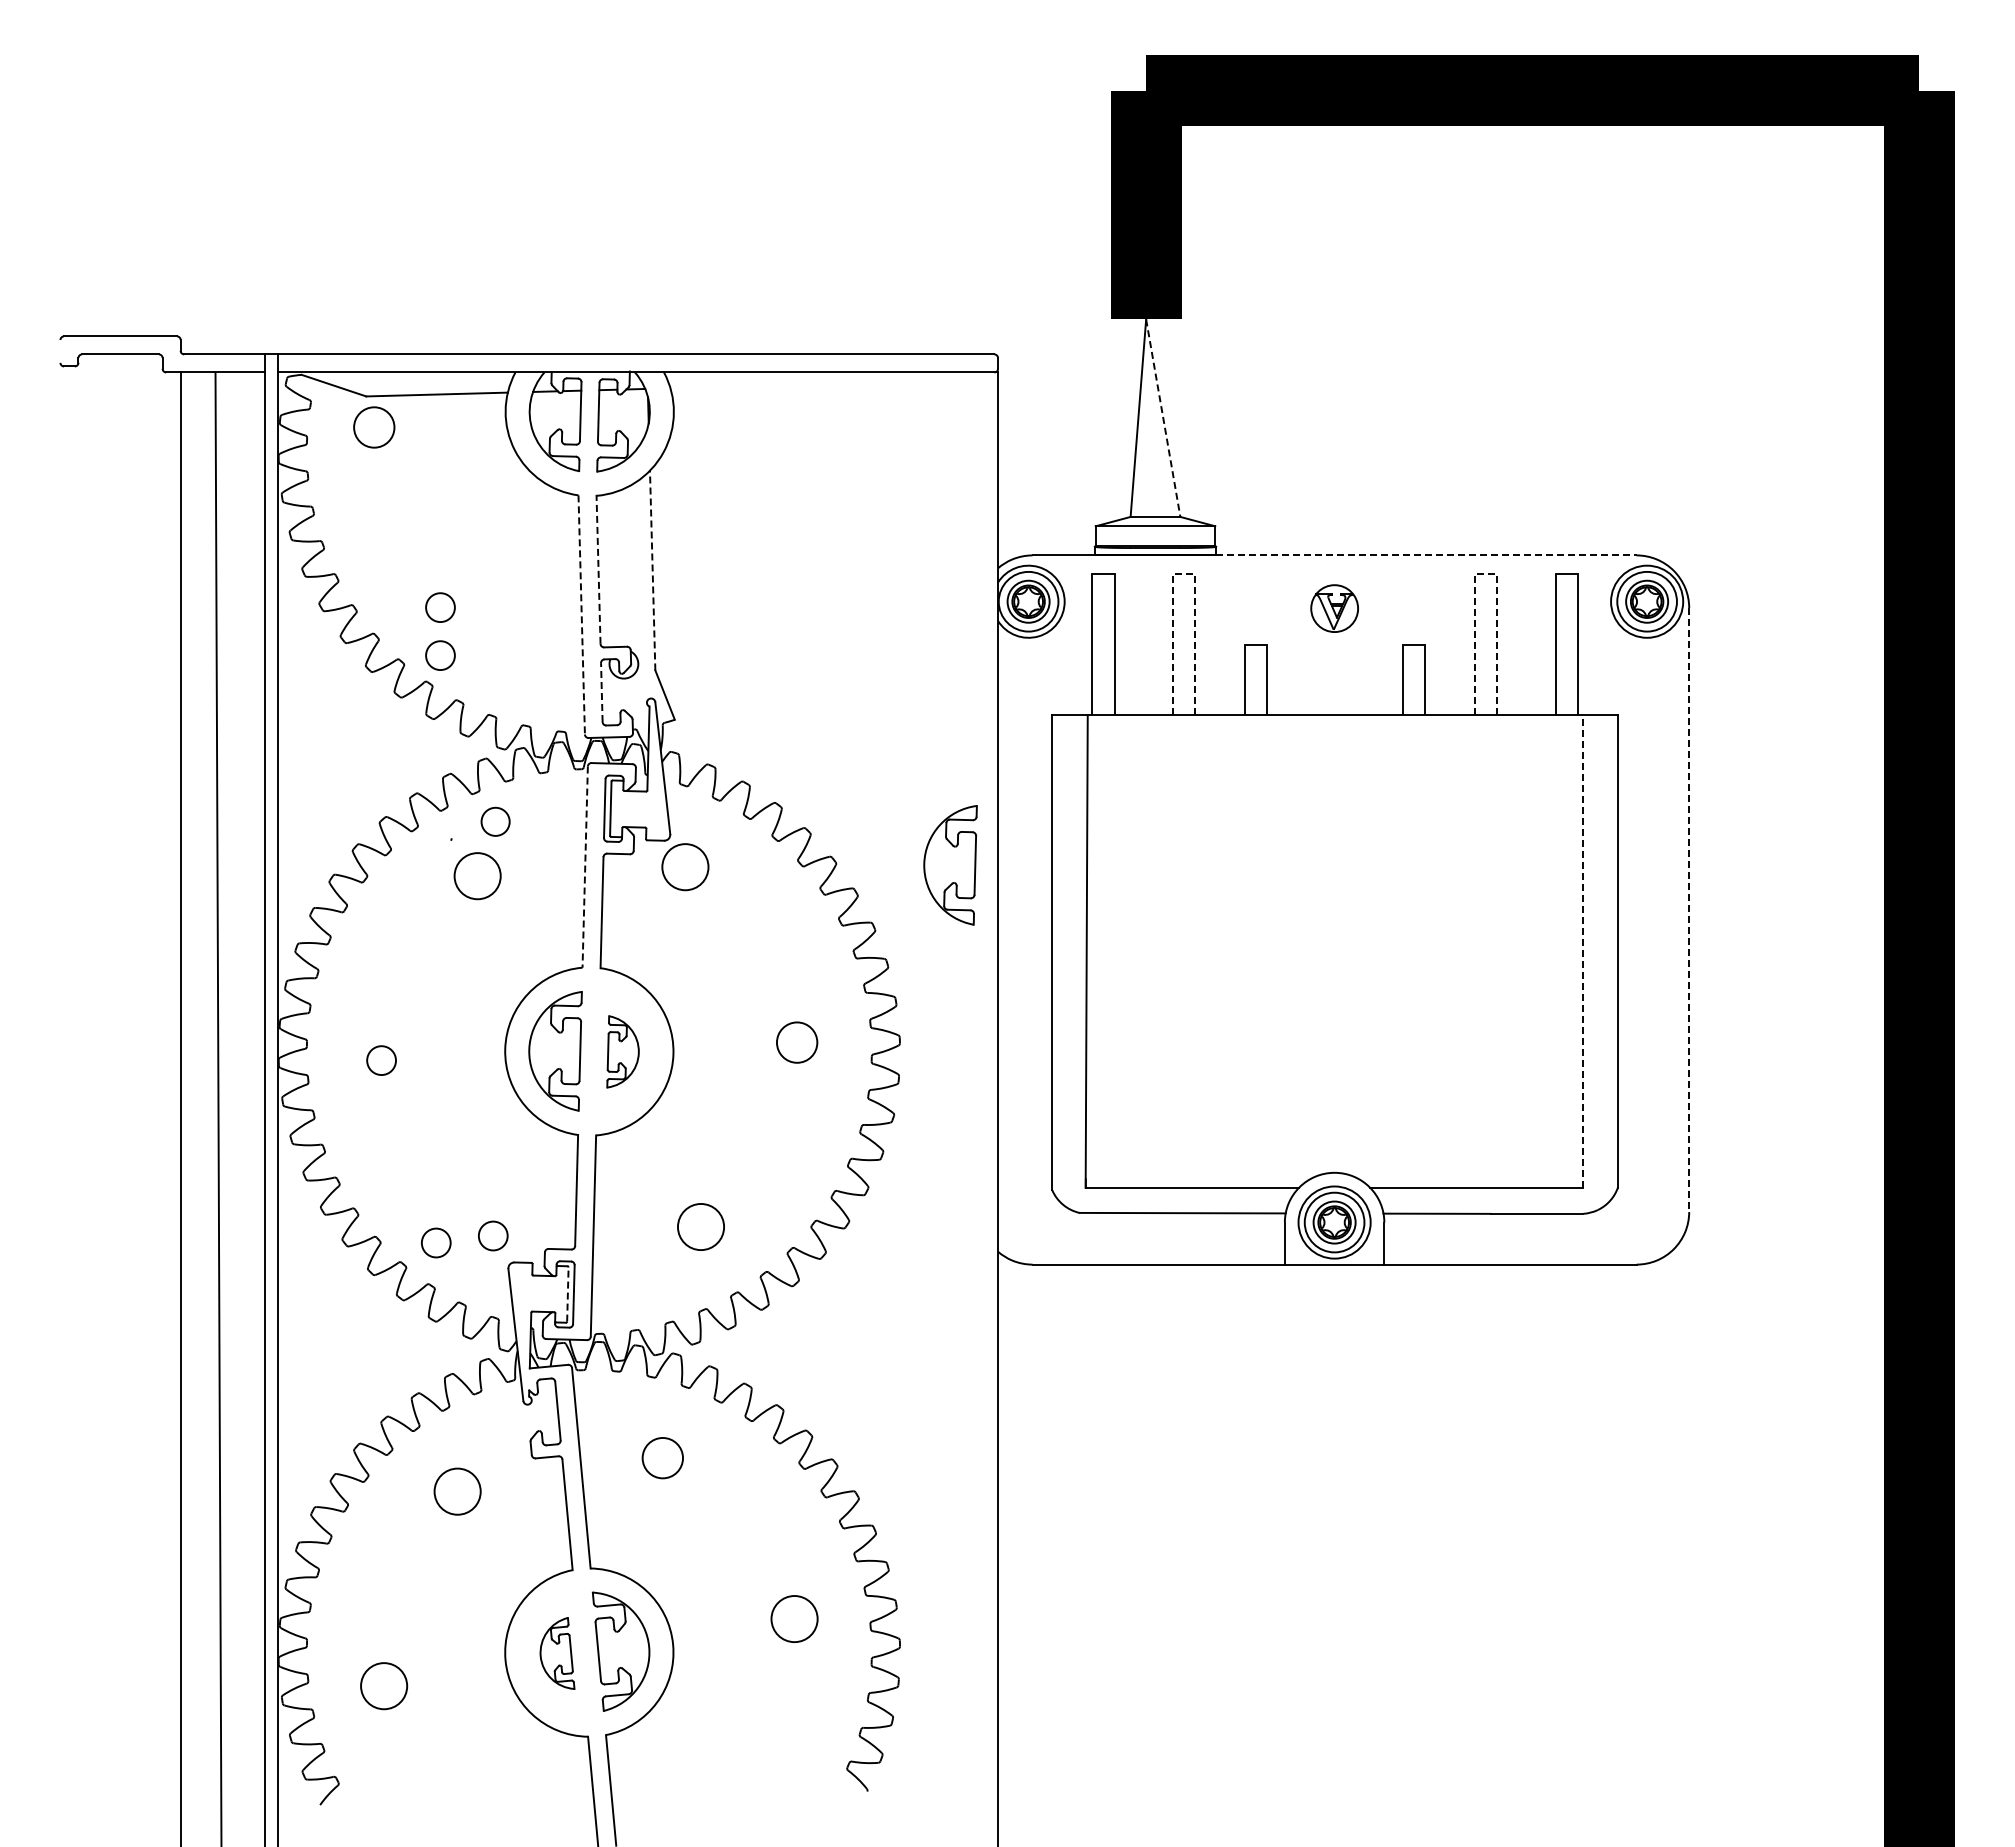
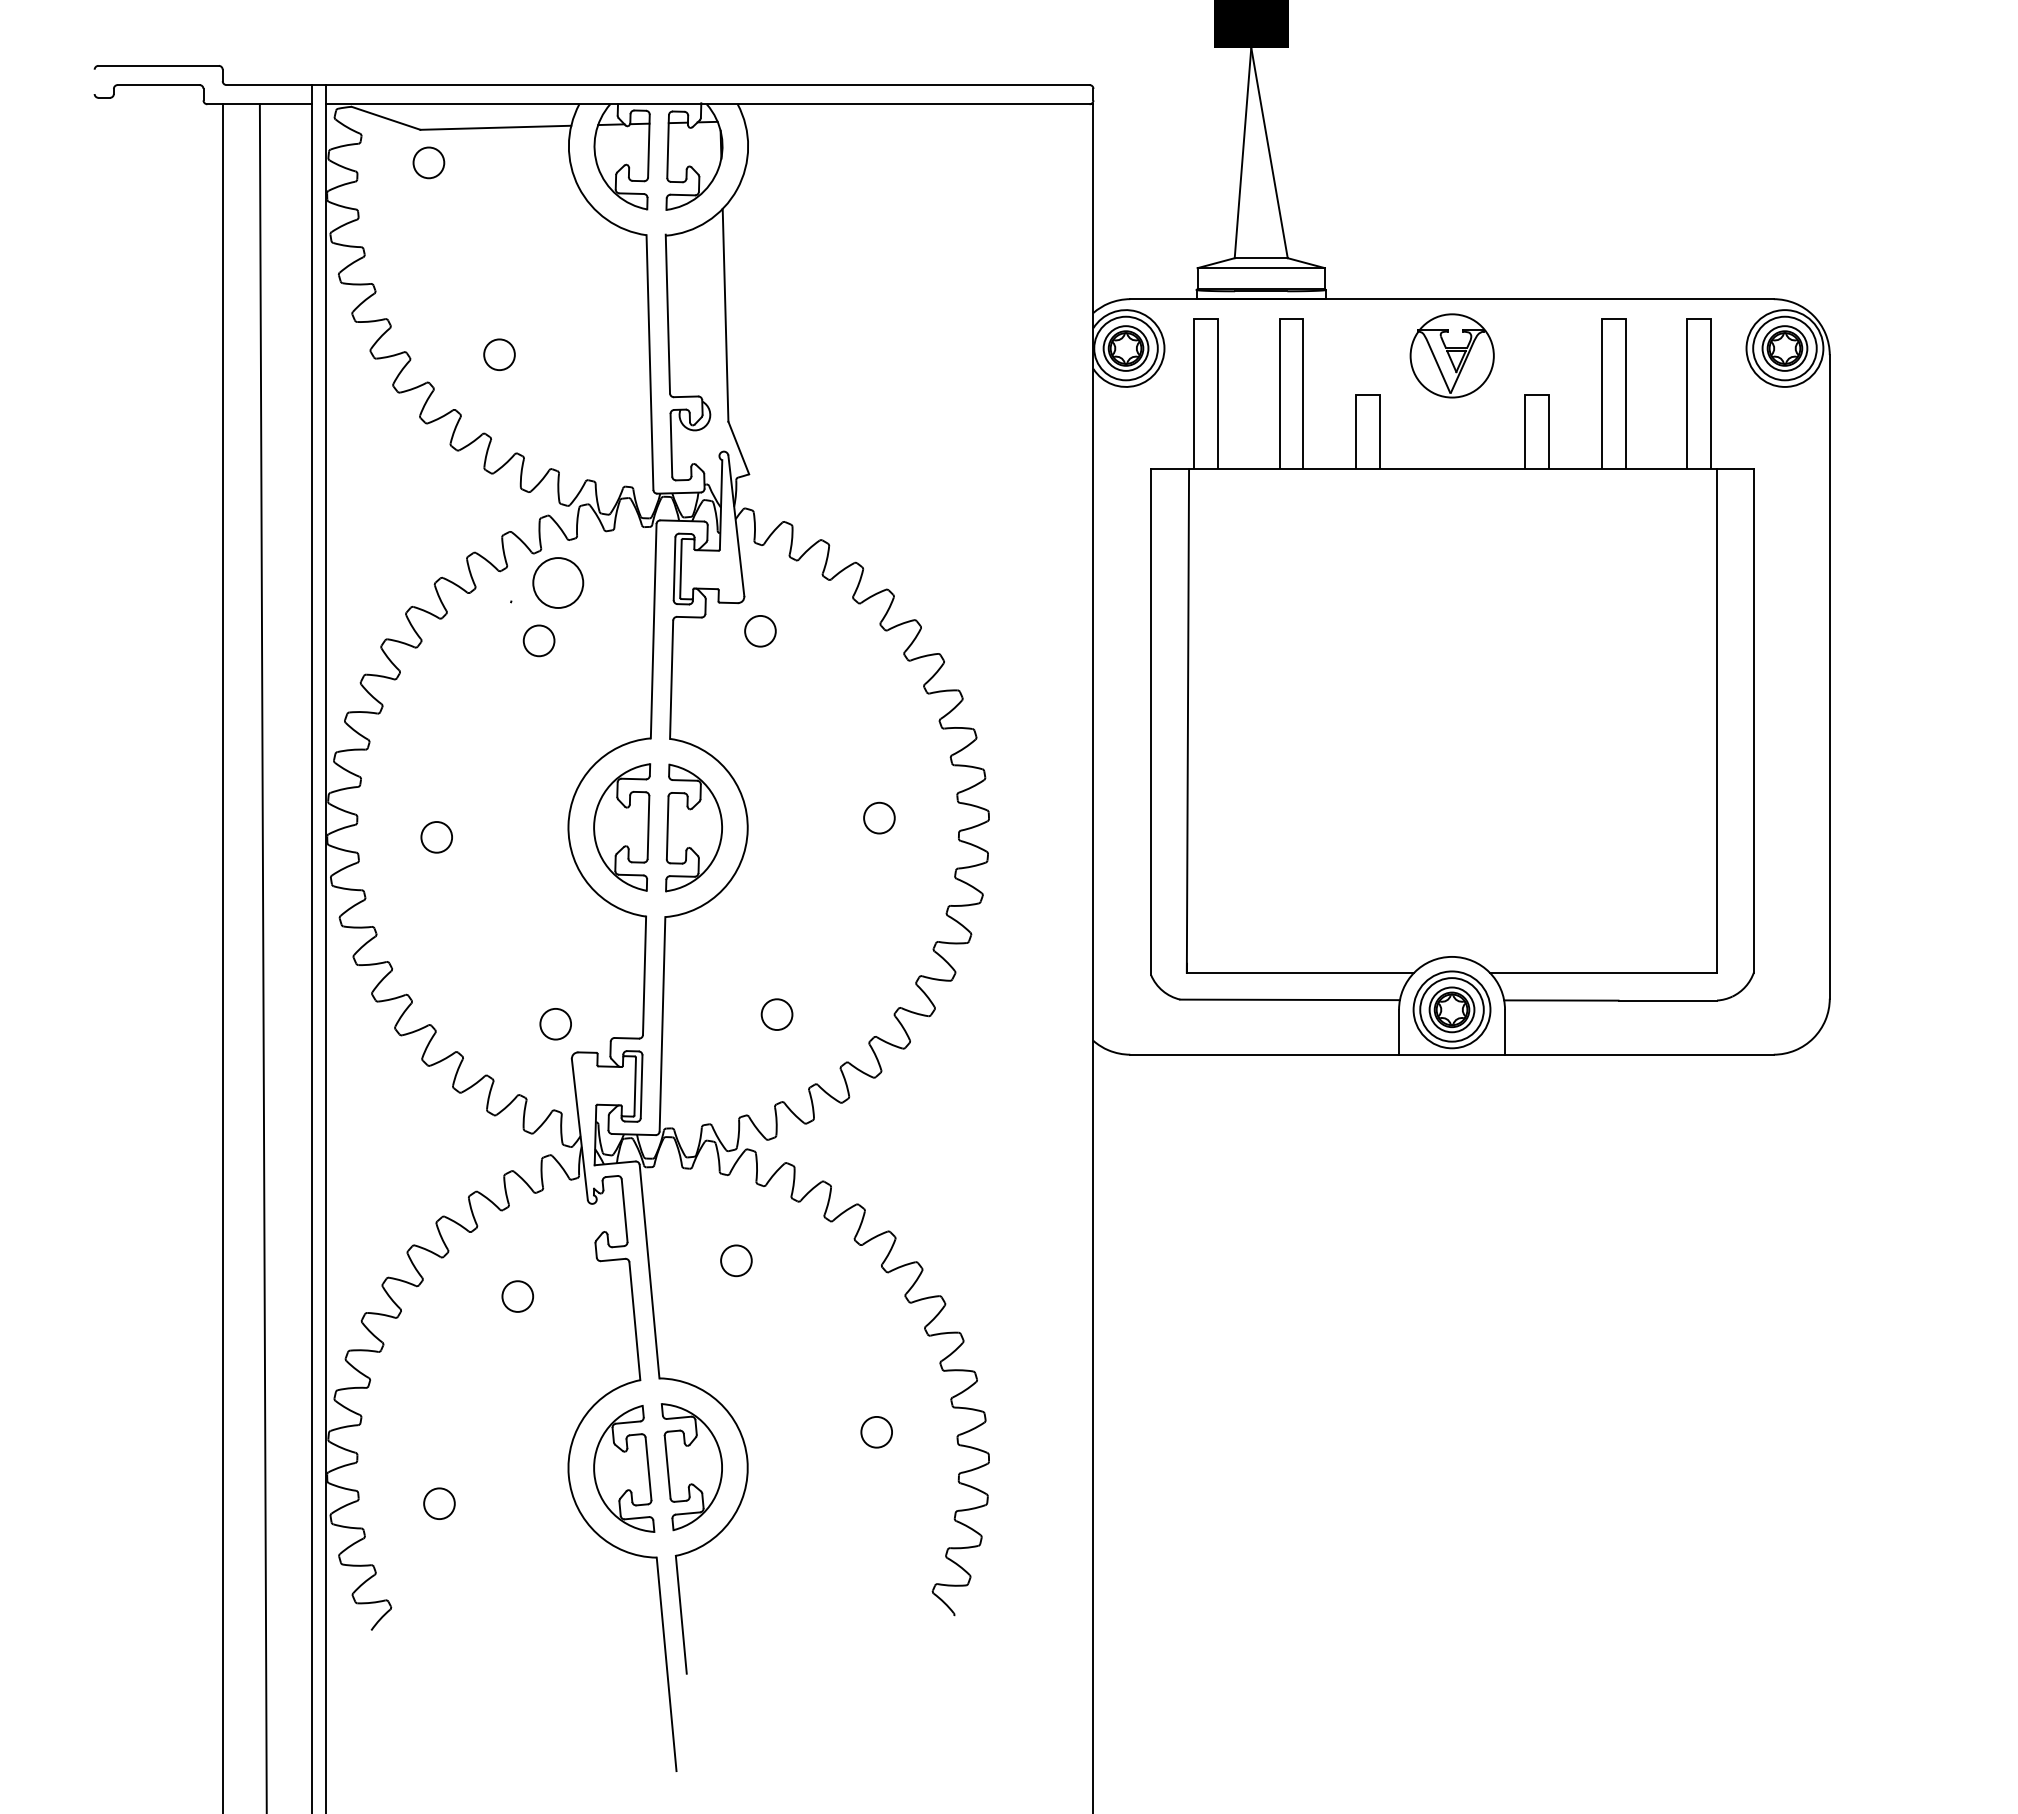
line: (1163, 418) -> (1269, 153), dashed -> solid
circle: (373, 427) -> (428, 162), size x0.71
line: (1426, 555) -> (1549, 299), dashed -> solid
line: (598, 569) -> (667, 314), dashed -> solid
line: (652, 570) -> (725, 315), dashed -> solid
line: (1183, 574) -> (1291, 319), dashed -> solid
line: (1486, 574) -> (1613, 319), dashed -> solid
part: (1334, 608) -> (1451, 355), size x1.67
line: (581, 614) -> (649, 362), dashed -> solid
circle: (440, 655) -> (499, 405), removed
line: (601, 692) -> (671, 445), dashed -> solid
circle: (495, 821) -> (558, 582), size x1.67
part: (950, 865) -> (1042, 629), removed
circle: (685, 866) -> (760, 630), size x0.62
line: (585, 867) -> (654, 631), dashed -> solid
circle: (477, 875) -> (538, 640), size x0.62
line: (1689, 910) -> (1830, 677), dashed -> solid
line: (1583, 950) -> (1717, 720), dashed -> solid
circle: (796, 1042) -> (878, 818), size x0.71
part: (622, 1051) -> (693, 827), size x1.67
circle: (700, 1226) -> (776, 1014), size x0.62
circle: (436, 1242) -> (495, 1031), removed
line: (567, 1294) -> (634, 1086), dashed -> solid
circle: (662, 1457) -> (736, 1260), size x0.71
circle: (457, 1491) -> (517, 1296), size x0.62
circle: (794, 1618) -> (876, 1431), size x0.62
part: (557, 1653) -> (624, 1468), size x1.67
circle: (383, 1685) -> (438, 1503), size x0.62

